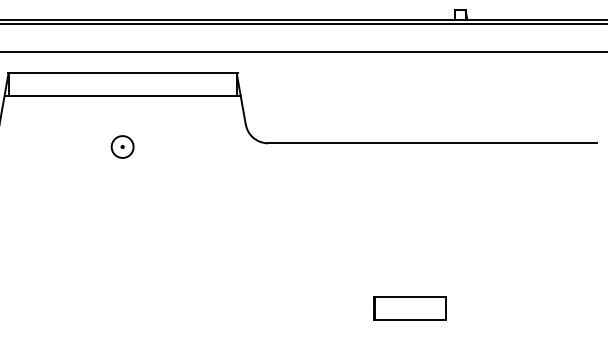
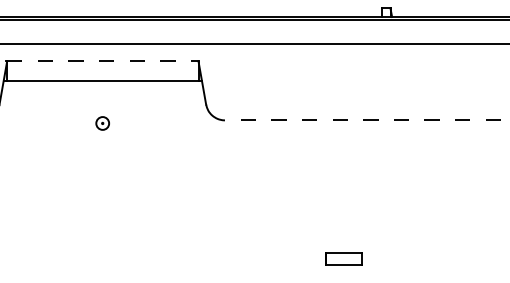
line: (122, 73) -> (102, 61), solid -> dashed
line: (432, 143) -> (362, 120), solid -> dashed
part: (122, 147) -> (102, 123), size x0.7
part: (409, 307) -> (343, 258), size x0.6

